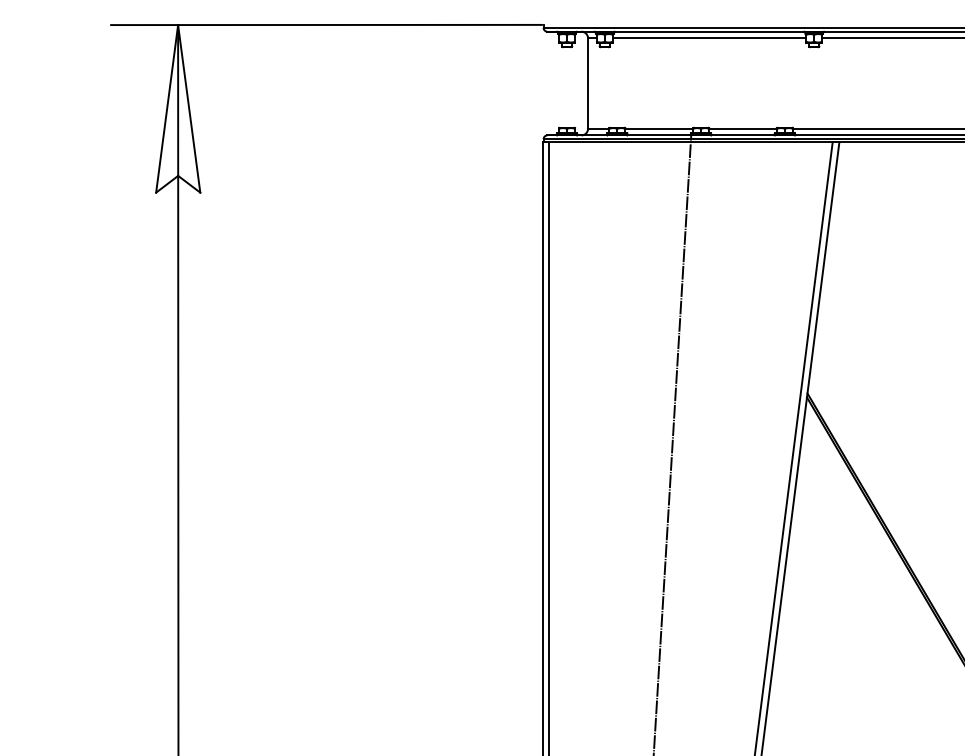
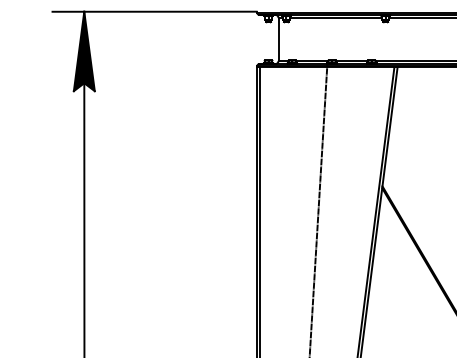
fill: (176, 108) -> (83, 51), added

